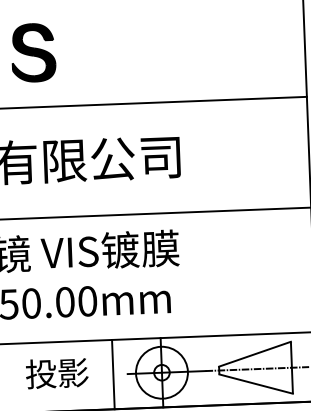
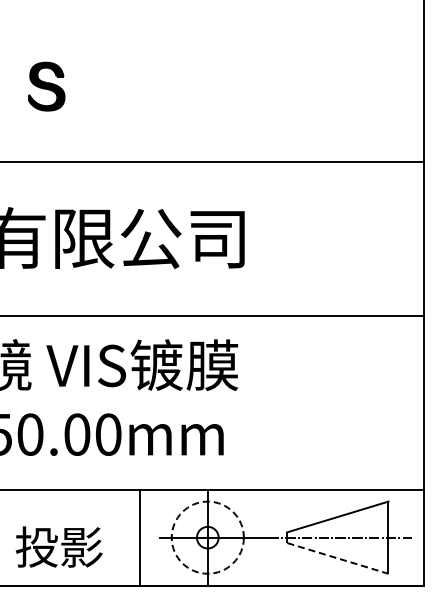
part: (33, 52) -> (46, 86), size x0.6
circle: (161, 372) -> (207, 537), solid -> dashed
text: (56, 373) -> (58, 546), moved
line: (255, 384) -> (337, 558), solid -> dashed

